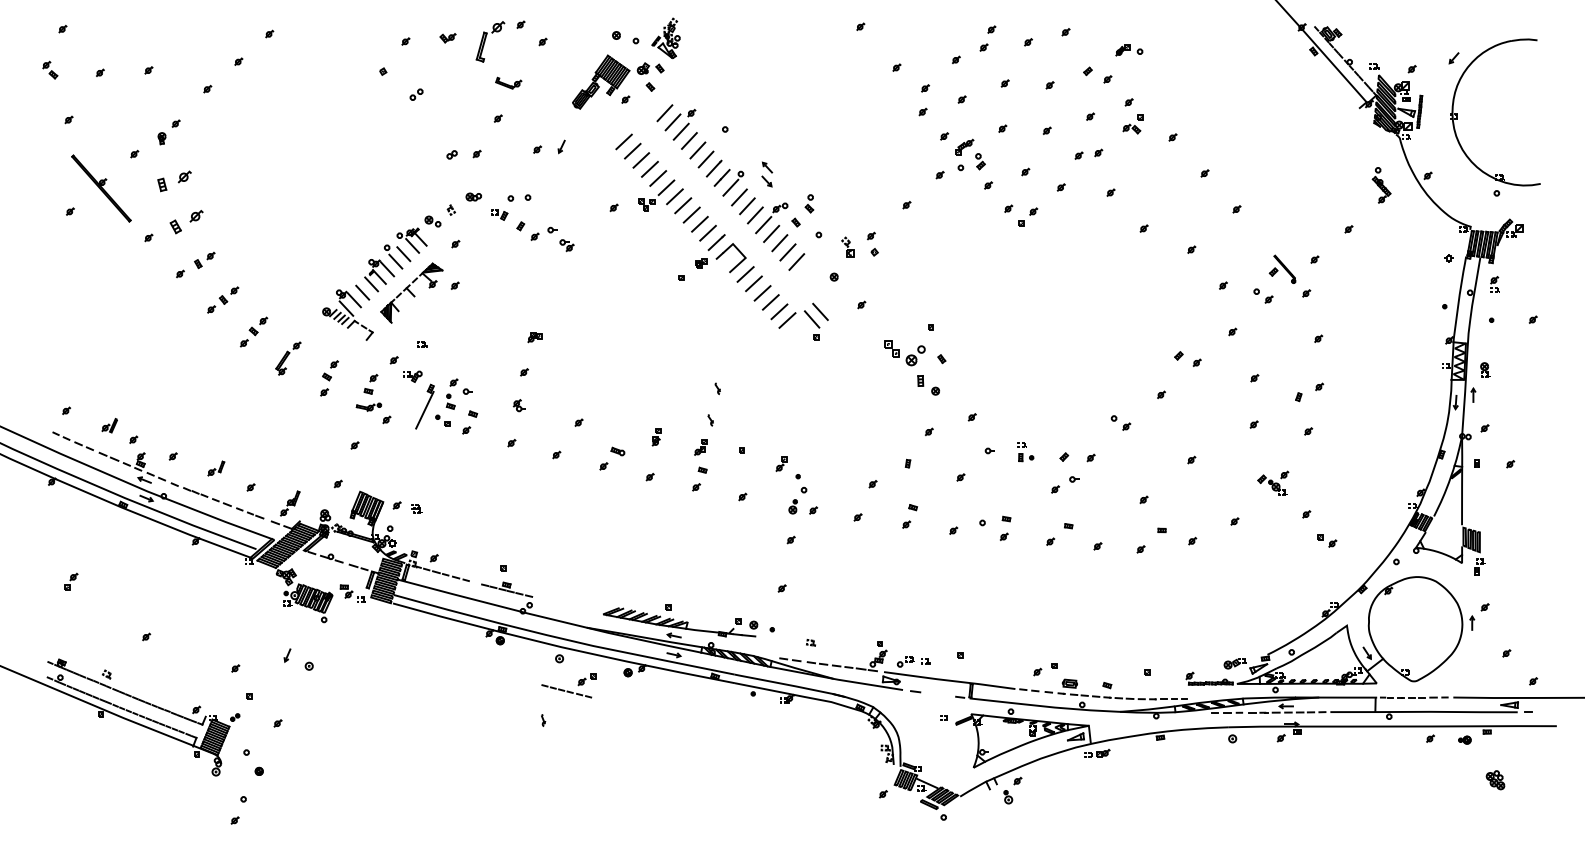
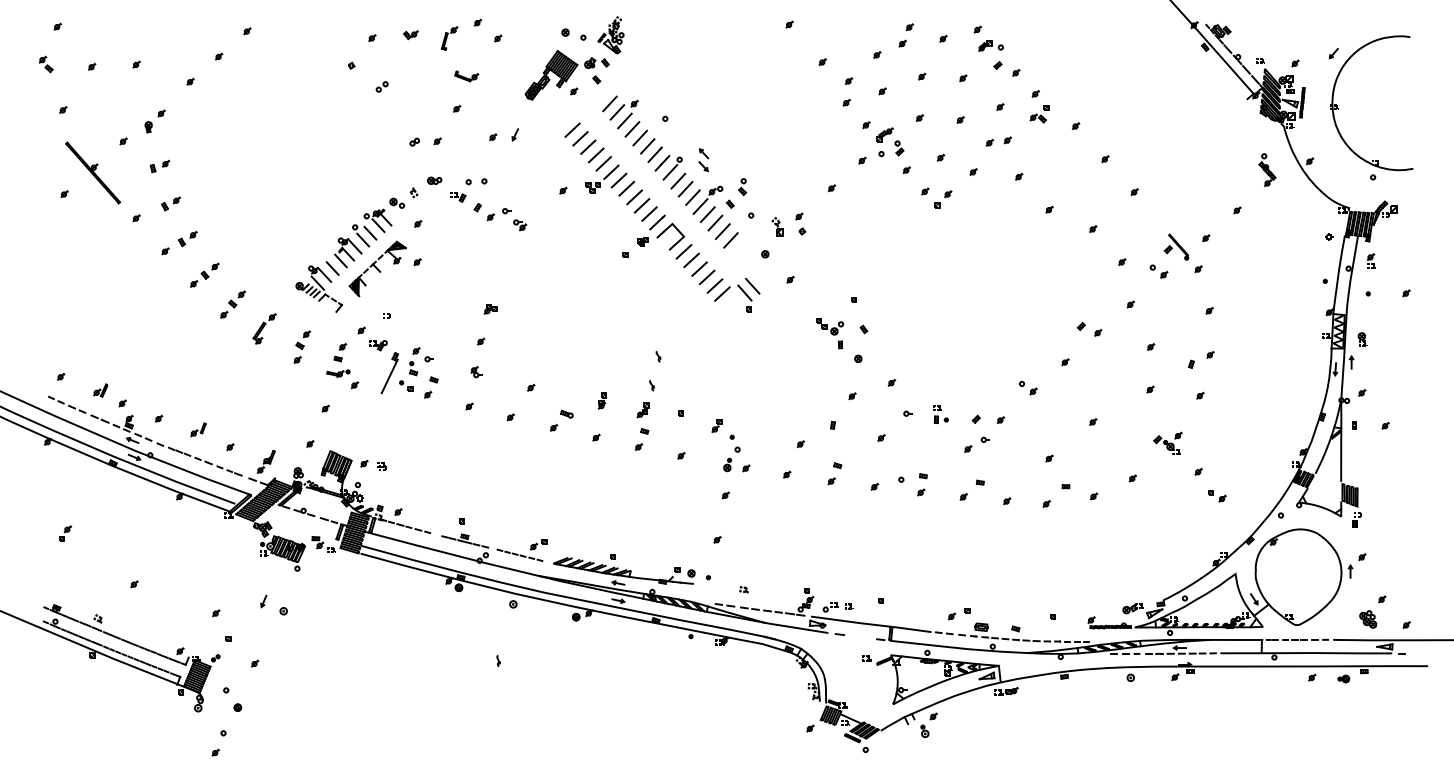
part: (489, 41) -> (449, 38), size x0.62
part: (1129, 50) -> (991, 46), moved
part: (174, 181) -> (160, 166), size x0.62
part: (186, 222) -> (171, 204), size x0.62
part: (904, 363) -> (829, 333), size x0.71
part: (568, 685) -> (521, 549), moved
part: (1495, 780) -> (1368, 619), moved

